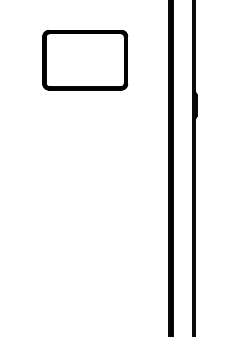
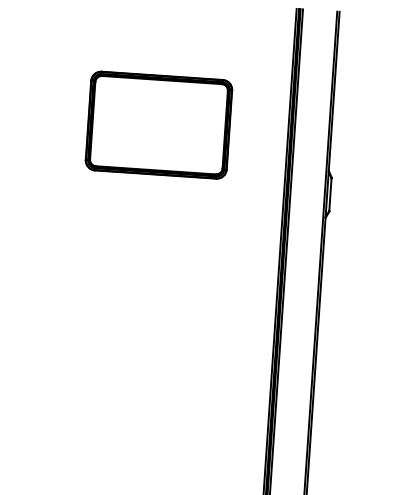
part: (85, 60) -> (159, 125), moved

